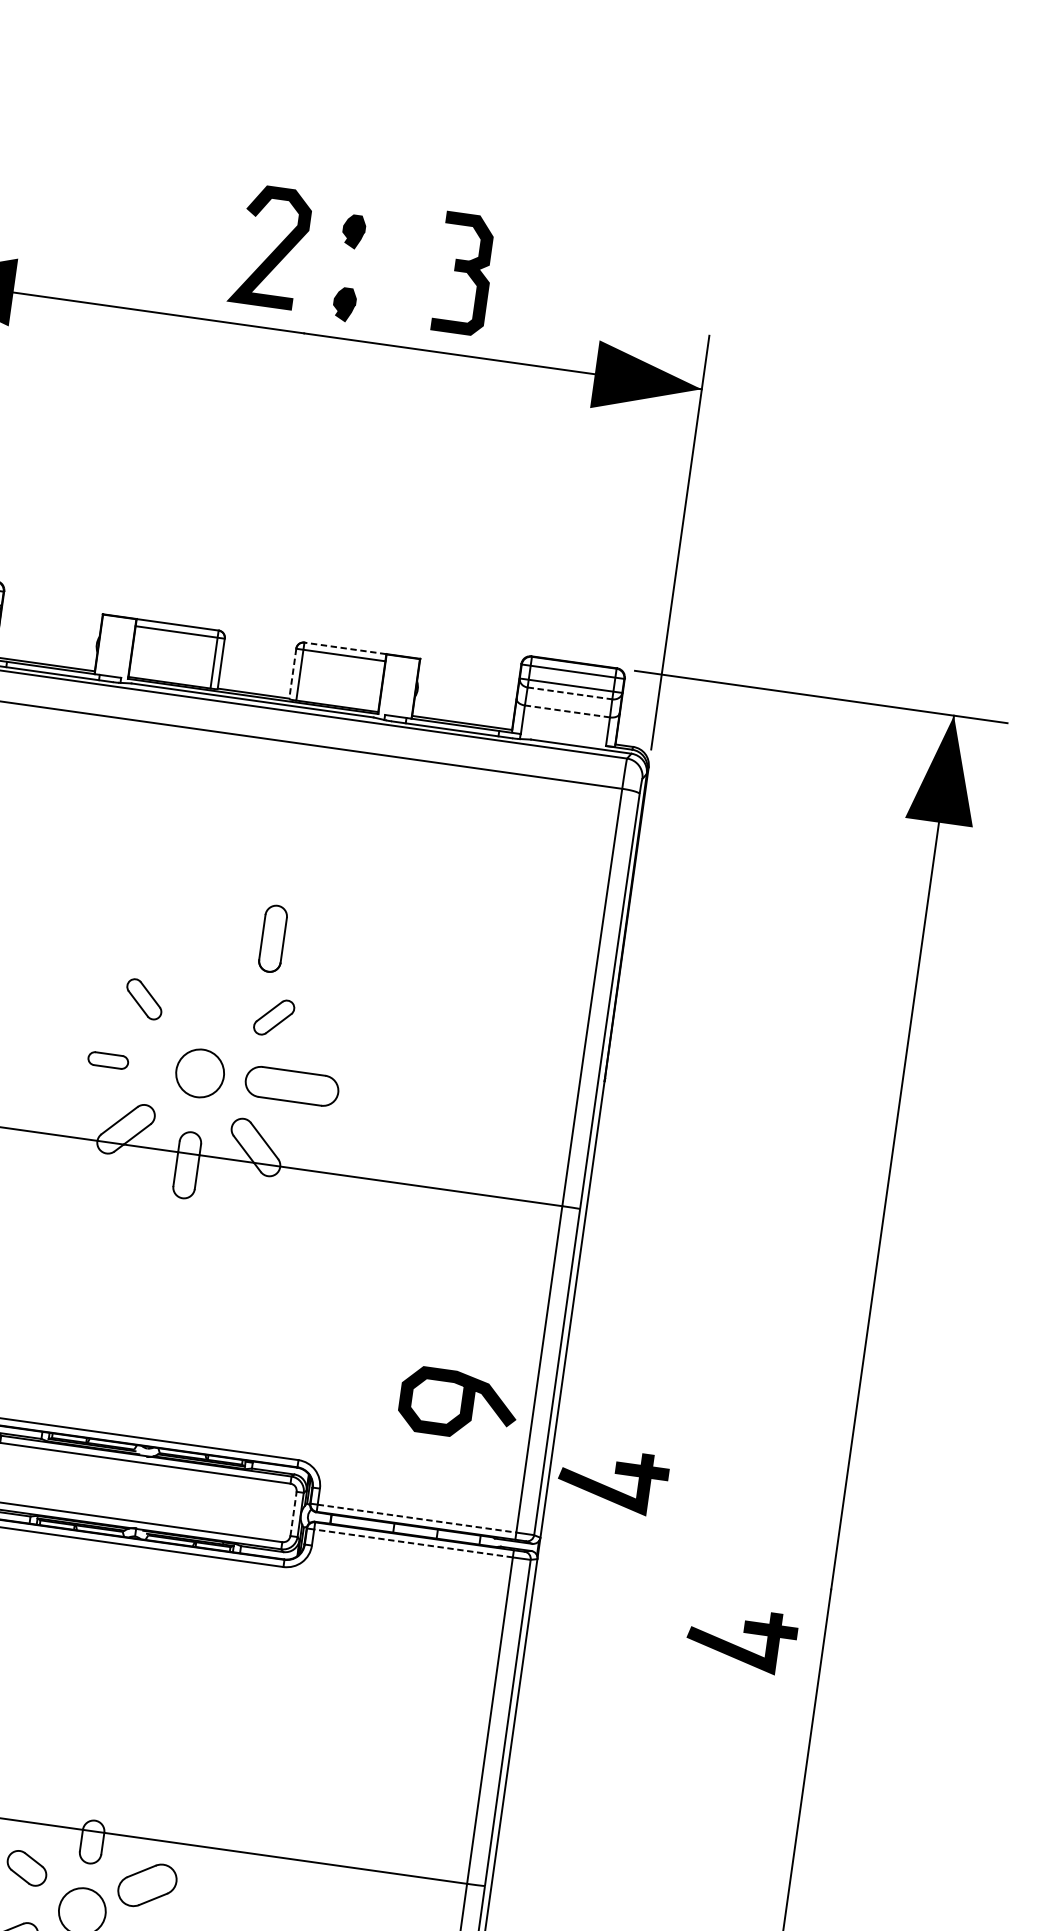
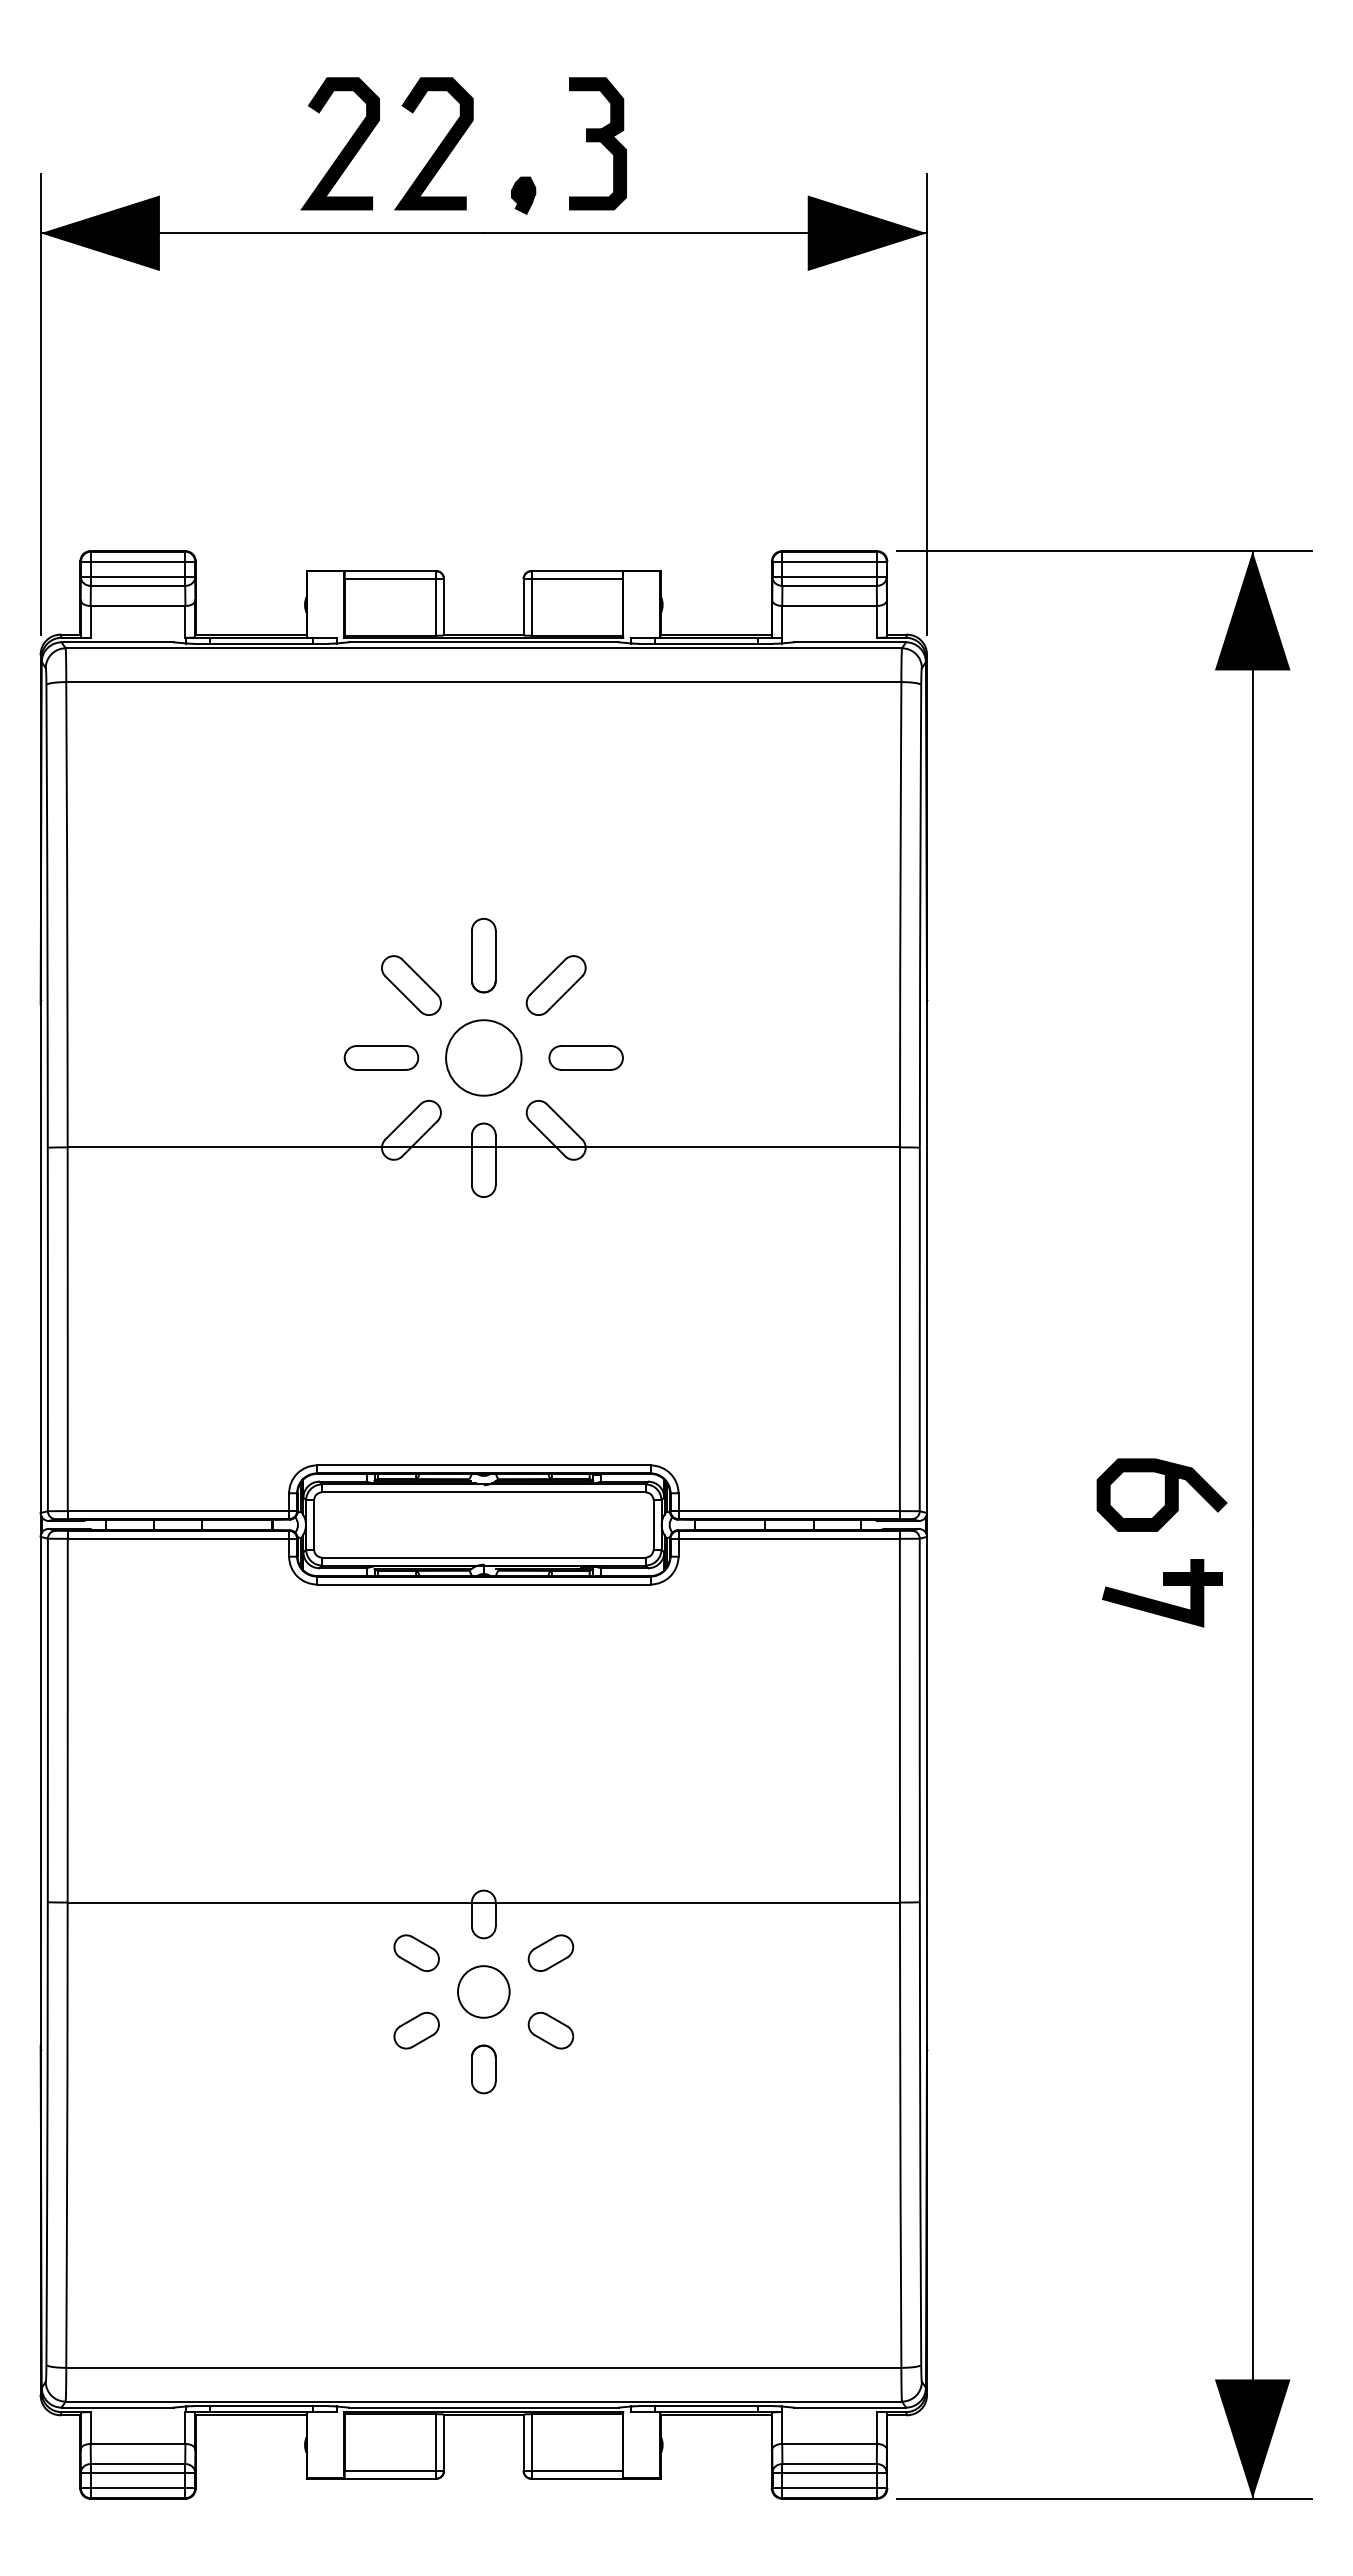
part: (353, 231) -> (522, 114), removed
curve: (190, 237) -> (344, 146), added
part: (464, 273) -> (597, 143), moved
line: (345, 648) -> (577, 571), dashed -> solid
line: (292, 674) -> (523, 607), dashed -> solid
line: (570, 693) -> (830, 585), dashed -> solid
line: (567, 711) -> (829, 605), dashed -> solid
part: (272, 938) -> (483, 955), moved
part: (144, 999) -> (411, 985), size x1.43
part: (273, 1017) -> (555, 985), size x1.43
part: (108, 1060) -> (381, 1057), size x1.67
circle: (199, 1072) -> (483, 1057), size x1.43
part: (291, 1085) -> (585, 1057), size x0.71
curve: (460, 1404) -> (1164, 1494), moved
part: (614, 1473) -> (998, 1431), removed
line: (293, 1513) -> (653, 1524), dashed -> solid
line: (417, 1518) -> (789, 1511), dashed -> solid
line: (413, 1543) -> (789, 1538), dashed -> solid
part: (147, 1884) -> (550, 1952), size x0.71

